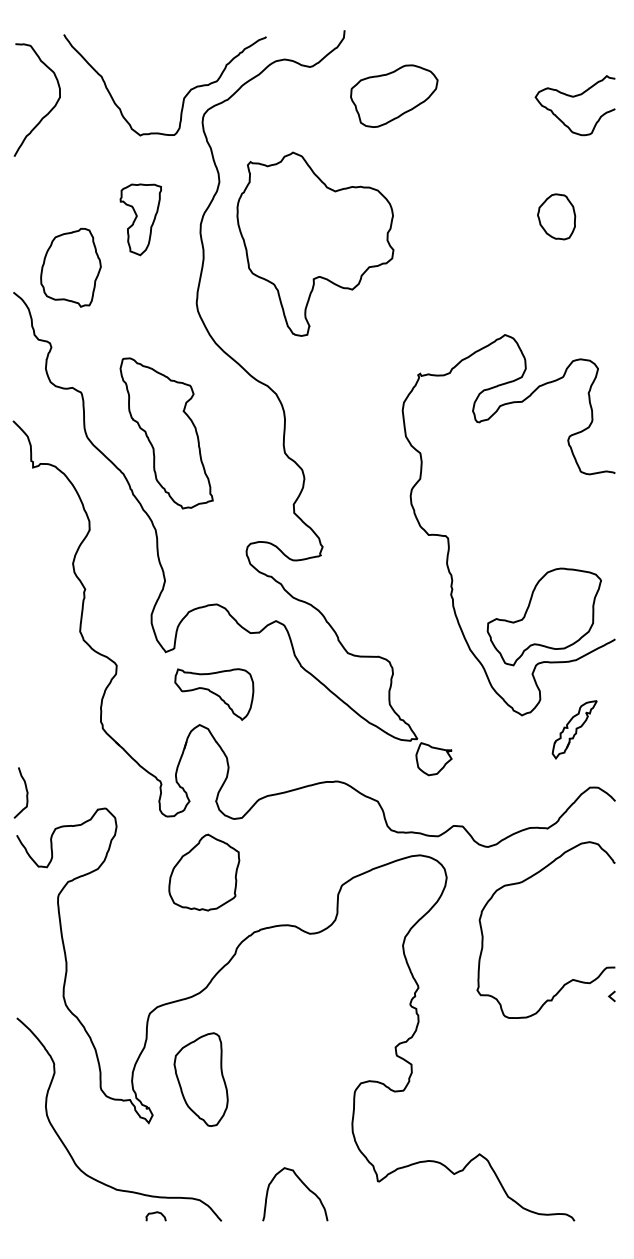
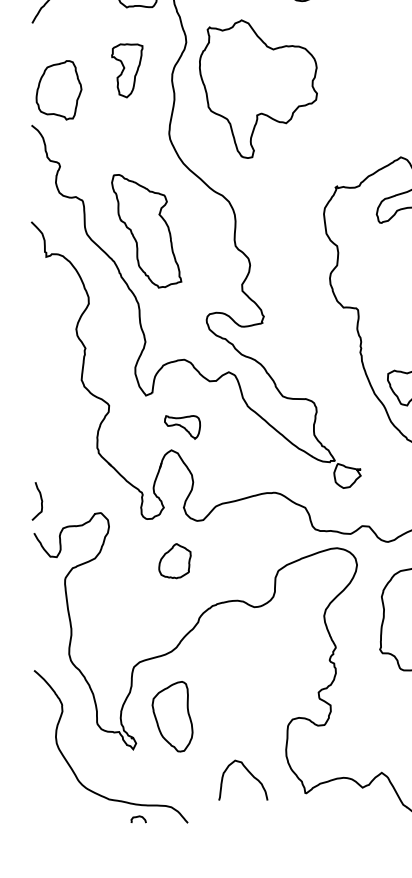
part: (70, 267) -> (58, 90), moved
part: (214, 694) -> (182, 427), size x0.6
part: (204, 872) -> (175, 561), size x0.6
curve: (305, 1187) -> (250, 775), moved

